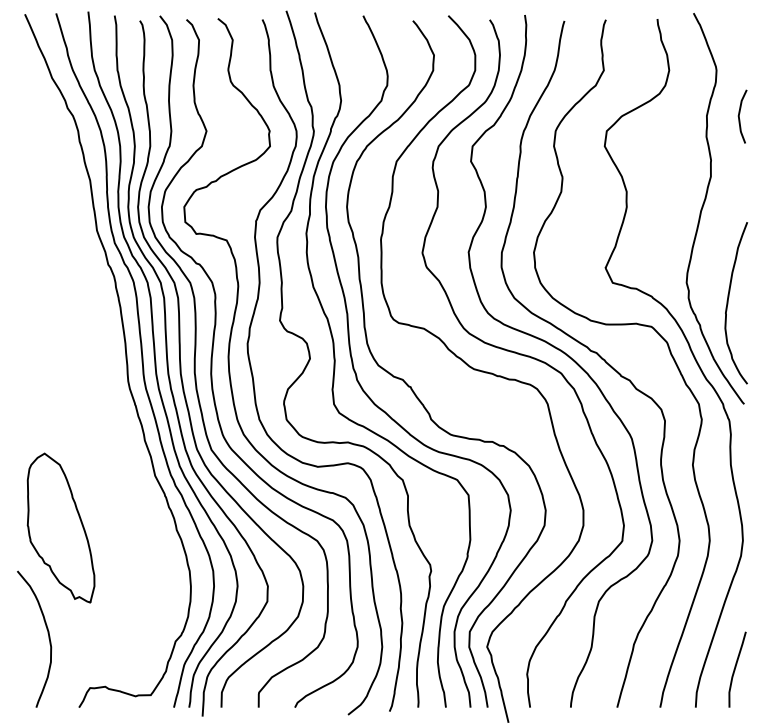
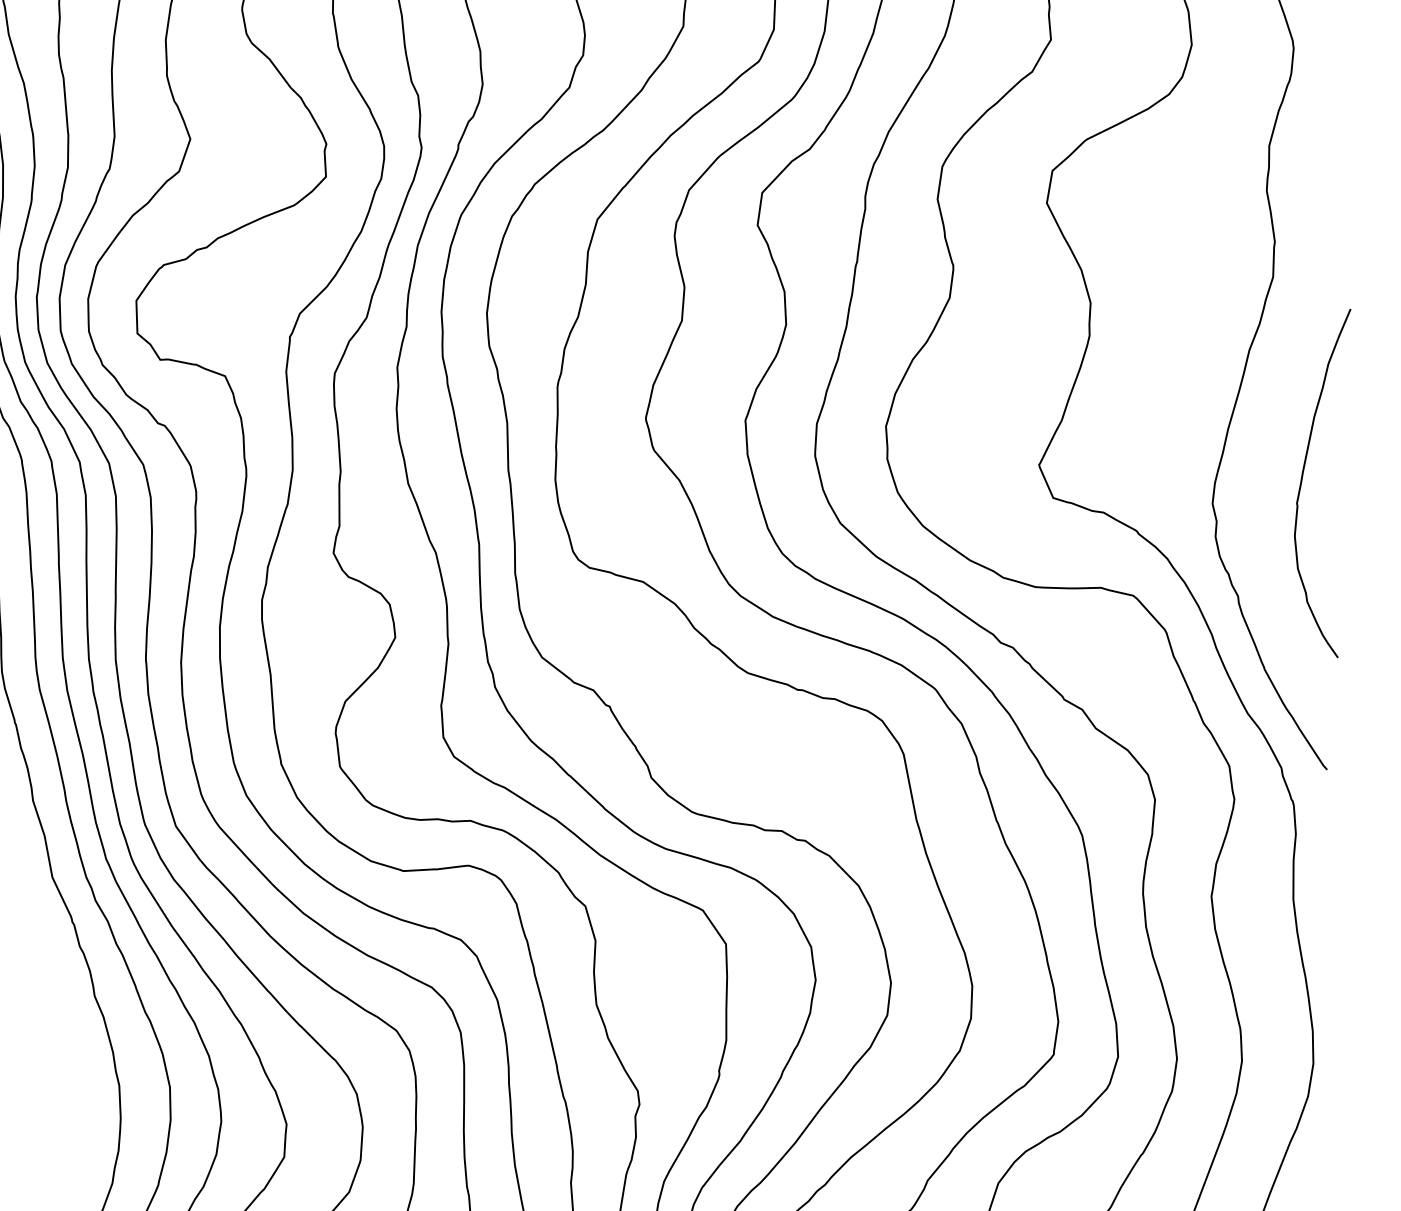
curve: (739, 116) -> (1339, 149), removed
curve: (728, 303) -> (1303, 482), moved

